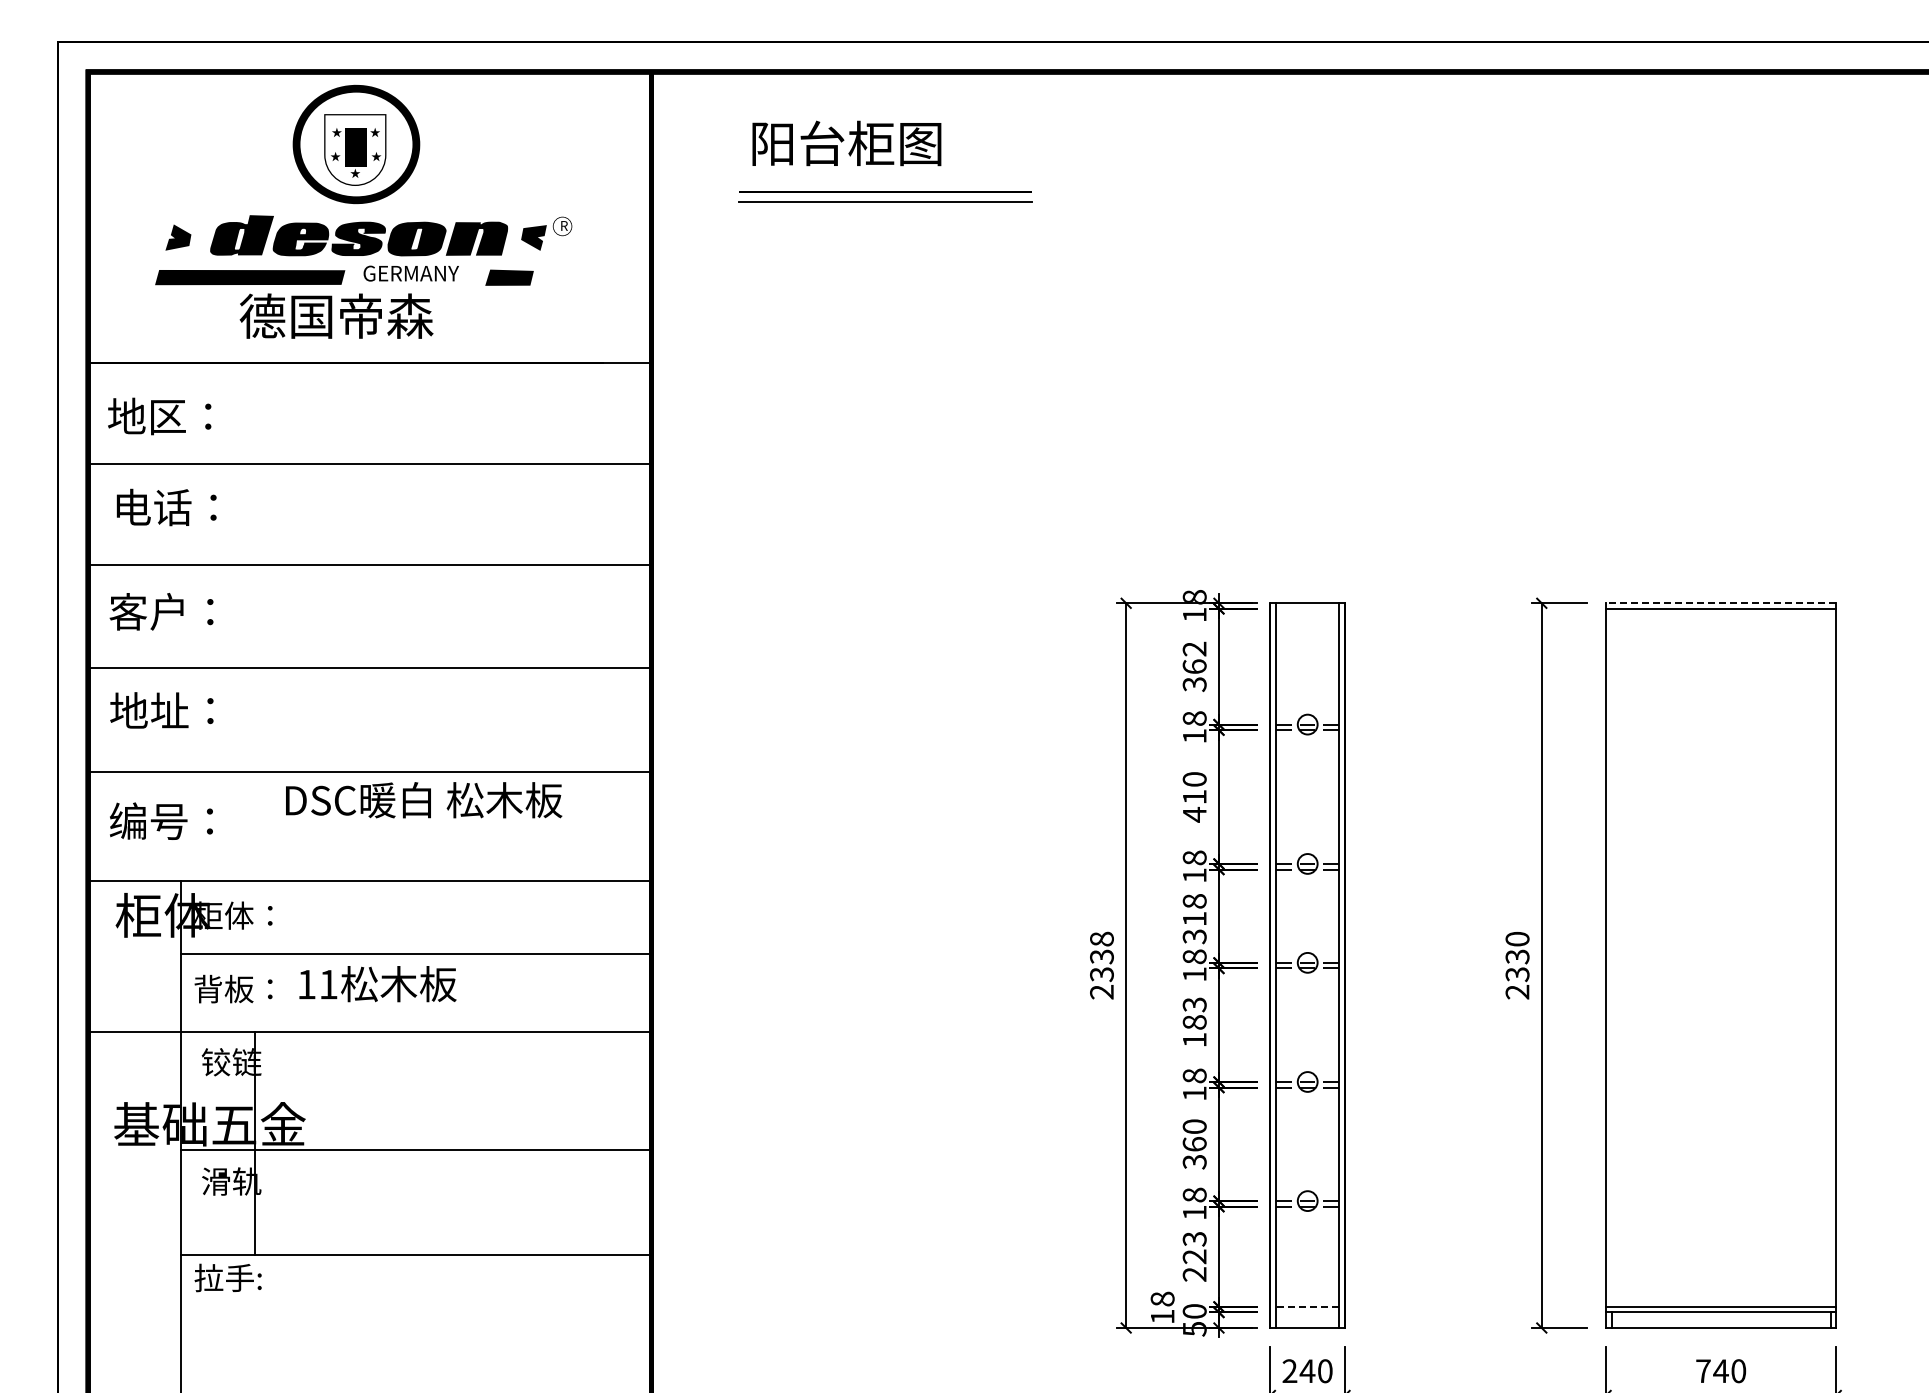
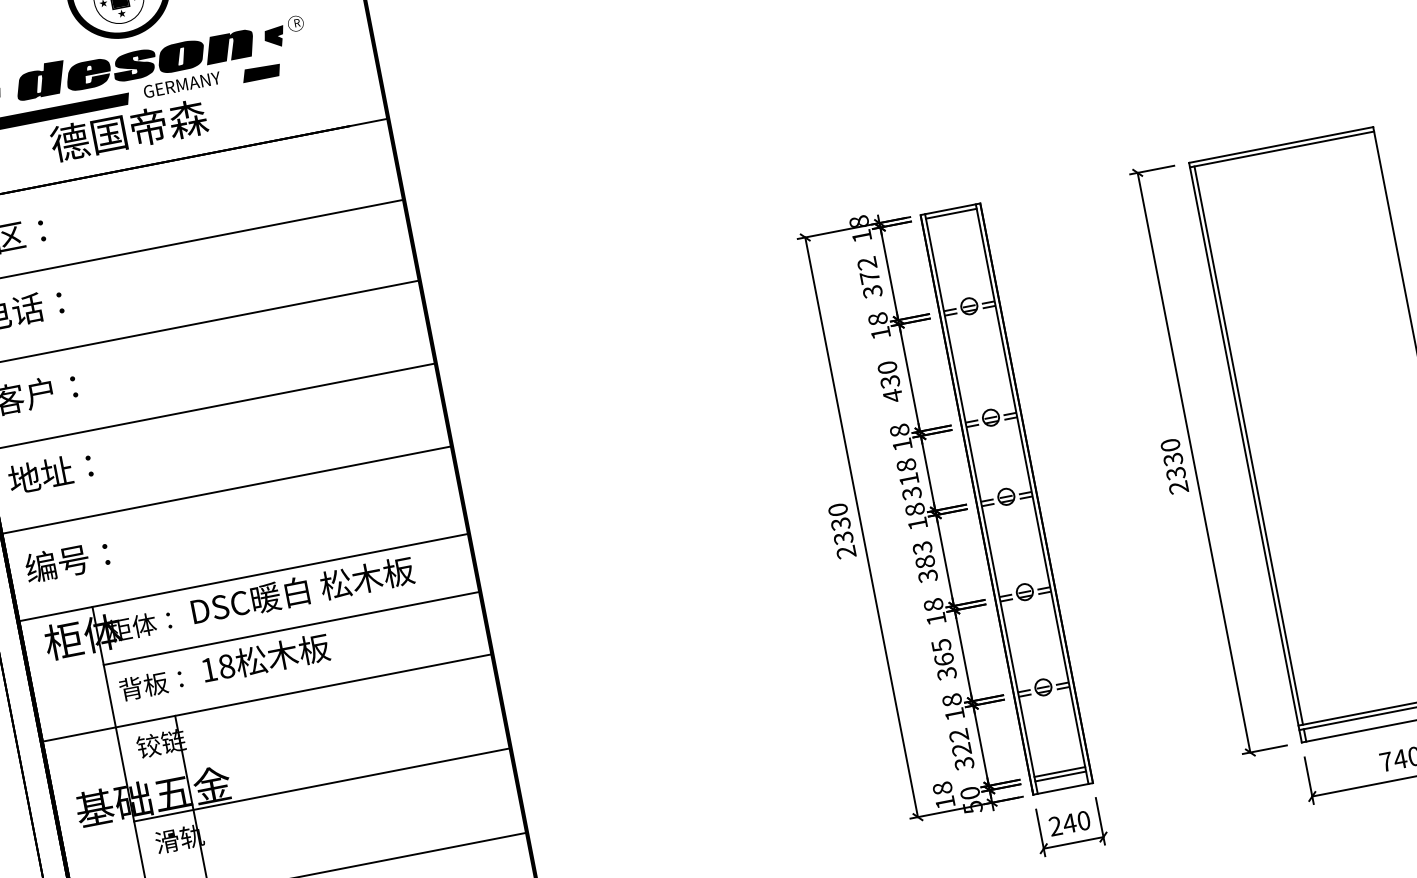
line: (1720, 603) -> (1280, 145), dashed -> solid
line: (1307, 608) -> (951, 213), added
text: (1194, 666) -> (869, 277), 362 -> 372
text: (1194, 797) -> (890, 382), 410 -> 430
text: (424, 800) -> (303, 590), moved
text: (1101, 938) -> (837, 509), 2338 -> 2330
line: (1611, 957) -> (1248, 445), added
text: (328, 984) -> (226, 666), 11 -> 18
text: (1194, 1040) -> (927, 576), 183 -> 383
text: (1194, 1126) -> (941, 645), 360 -> 365
text: (1194, 1256) -> (961, 749), 223 -> 322
line: (1307, 1306) -> (1059, 771), dashed -> solid
line: (1307, 1312) -> (1060, 776), added

